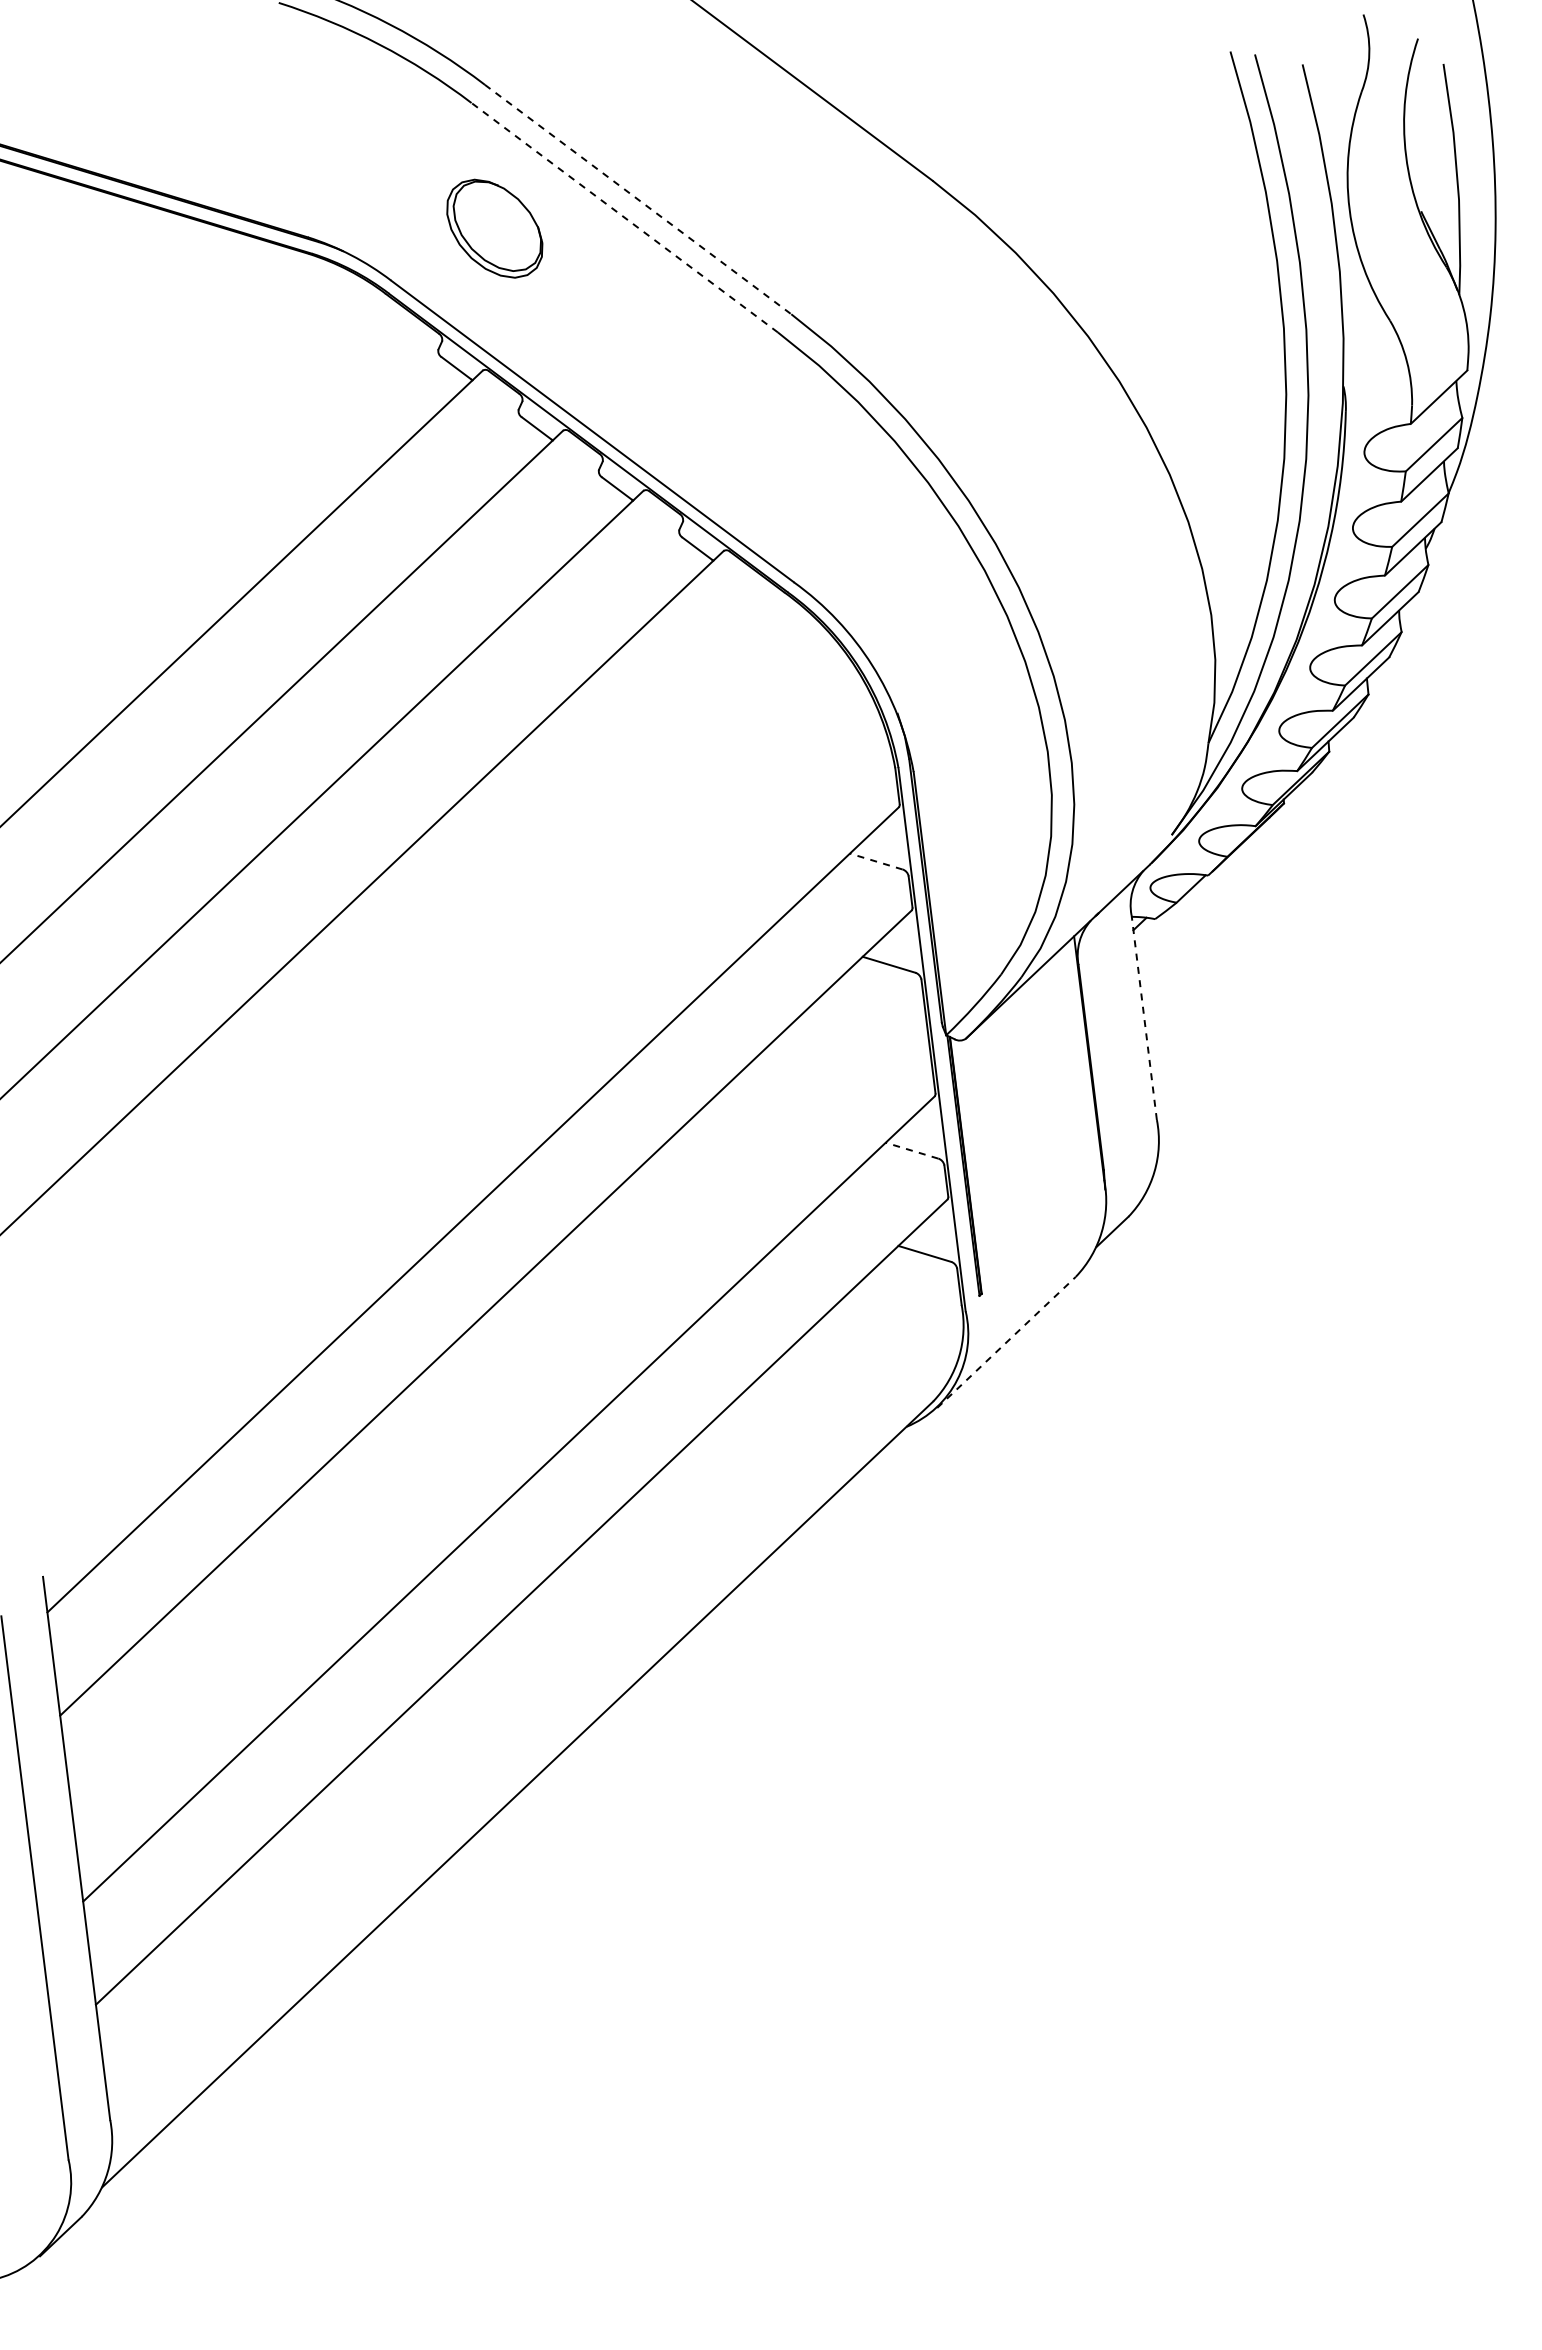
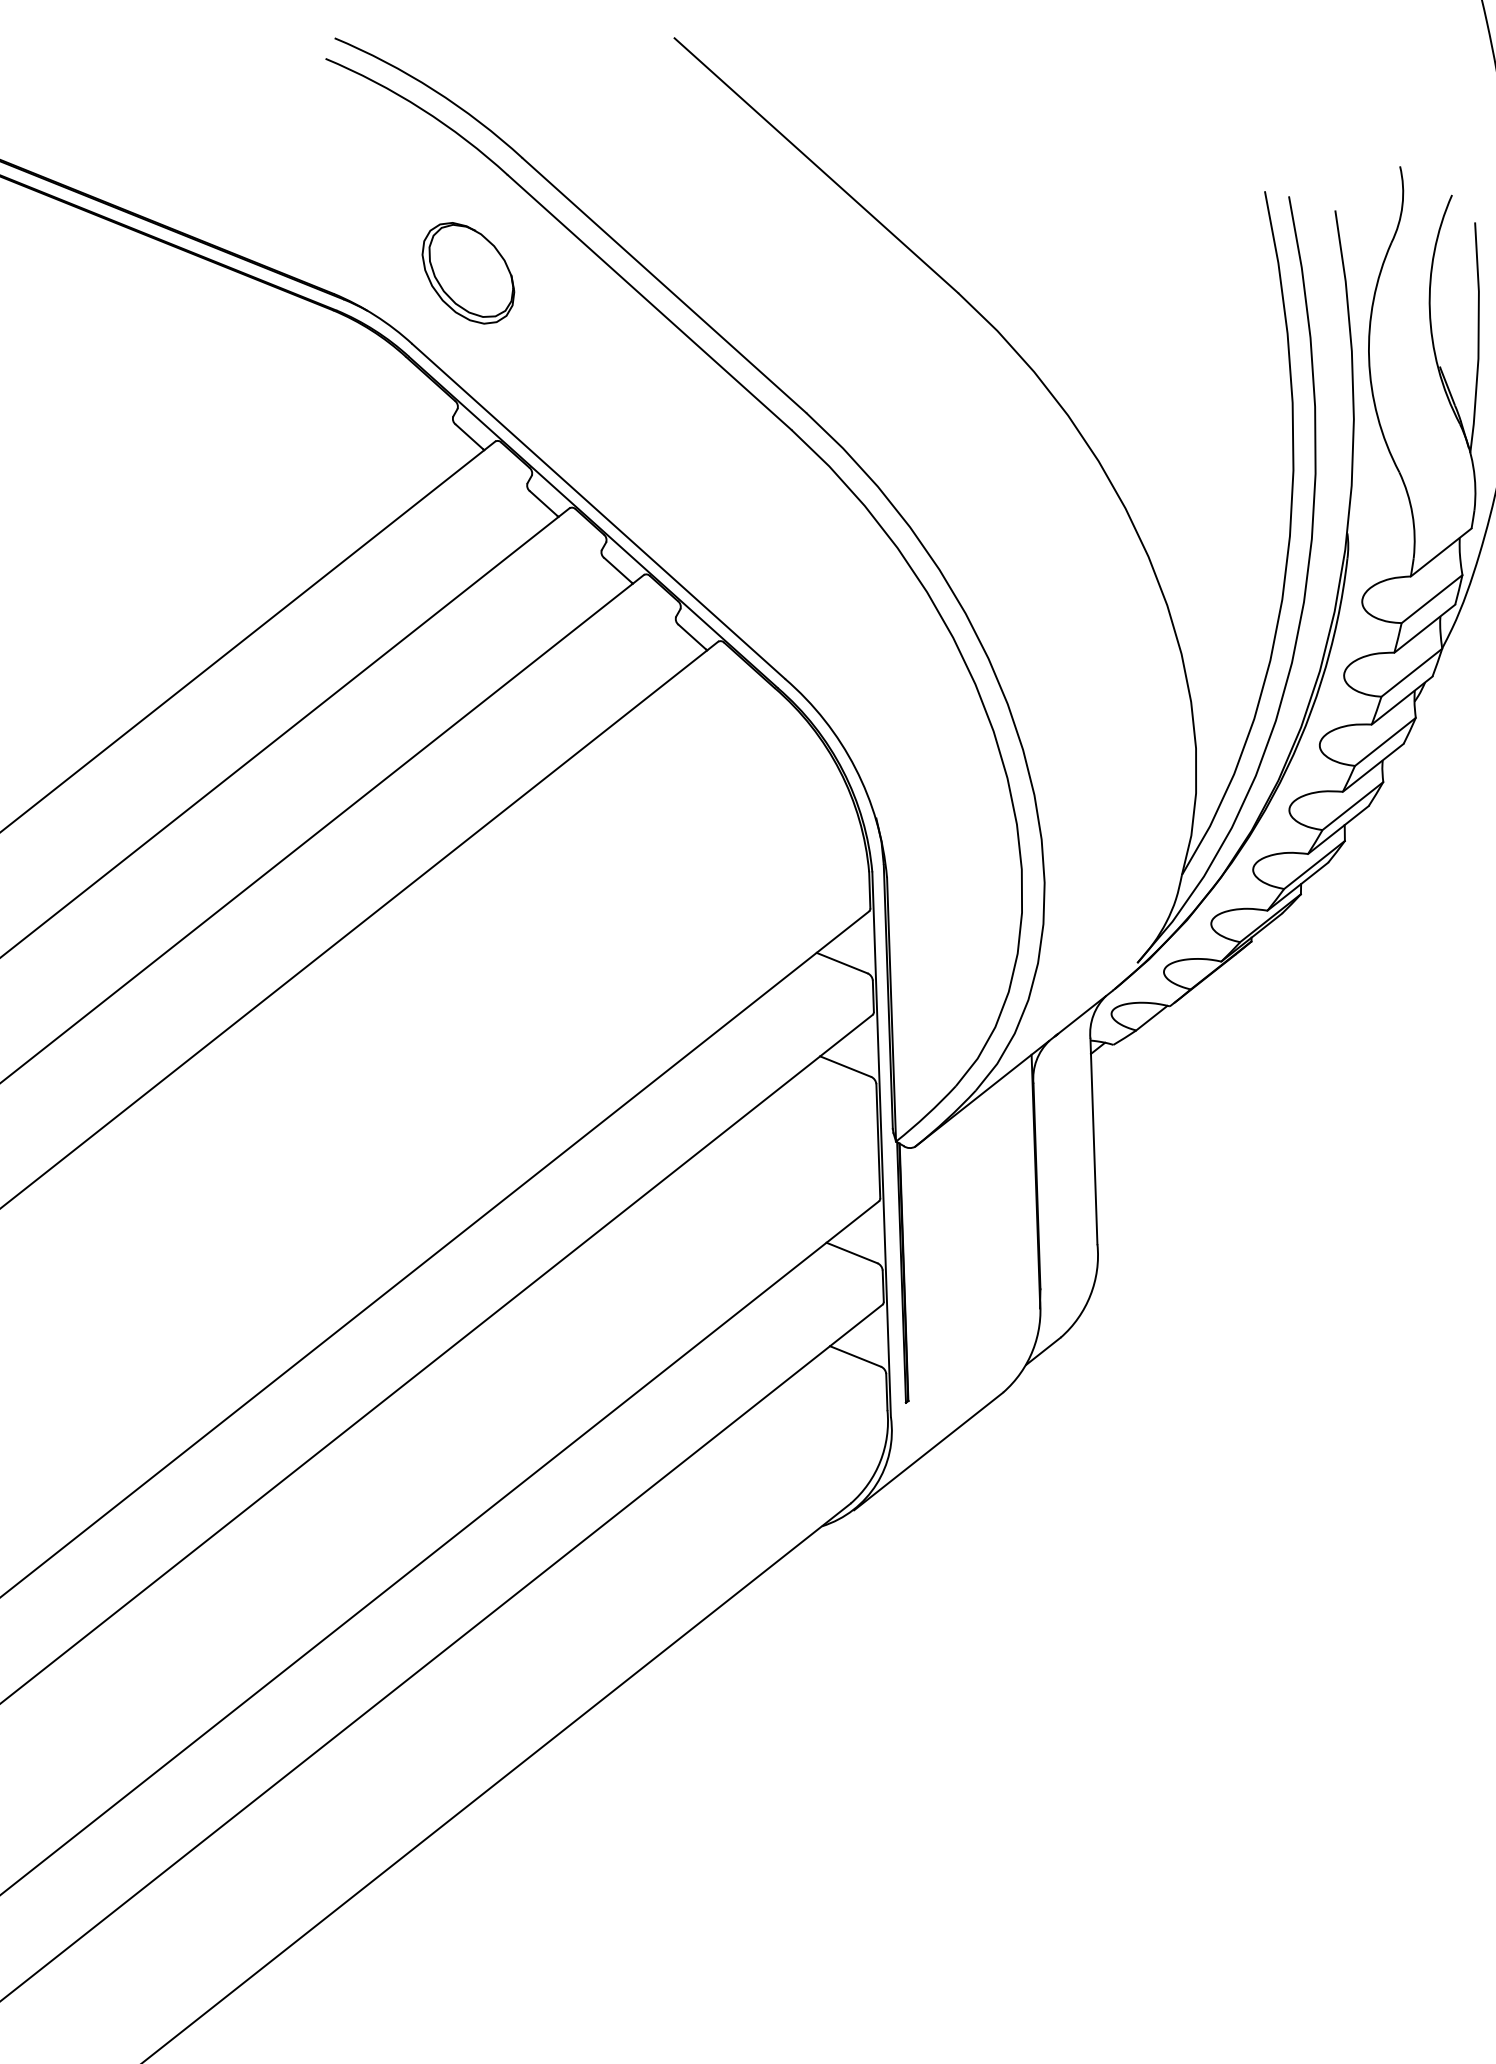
line: (638, 199) -> (664, 285), dashed -> solid
line: (624, 217) -> (649, 302), dashed -> solid
part: (494, 228) -> (468, 273), moved
line: (876, 861) -> (842, 963), dashed -> solid
line: (1144, 1017) -> (1094, 1141), dashed -> solid
line: (912, 1150) -> (852, 1252), dashed -> solid
line: (1006, 1342) -> (928, 1451), dashed -> solid

